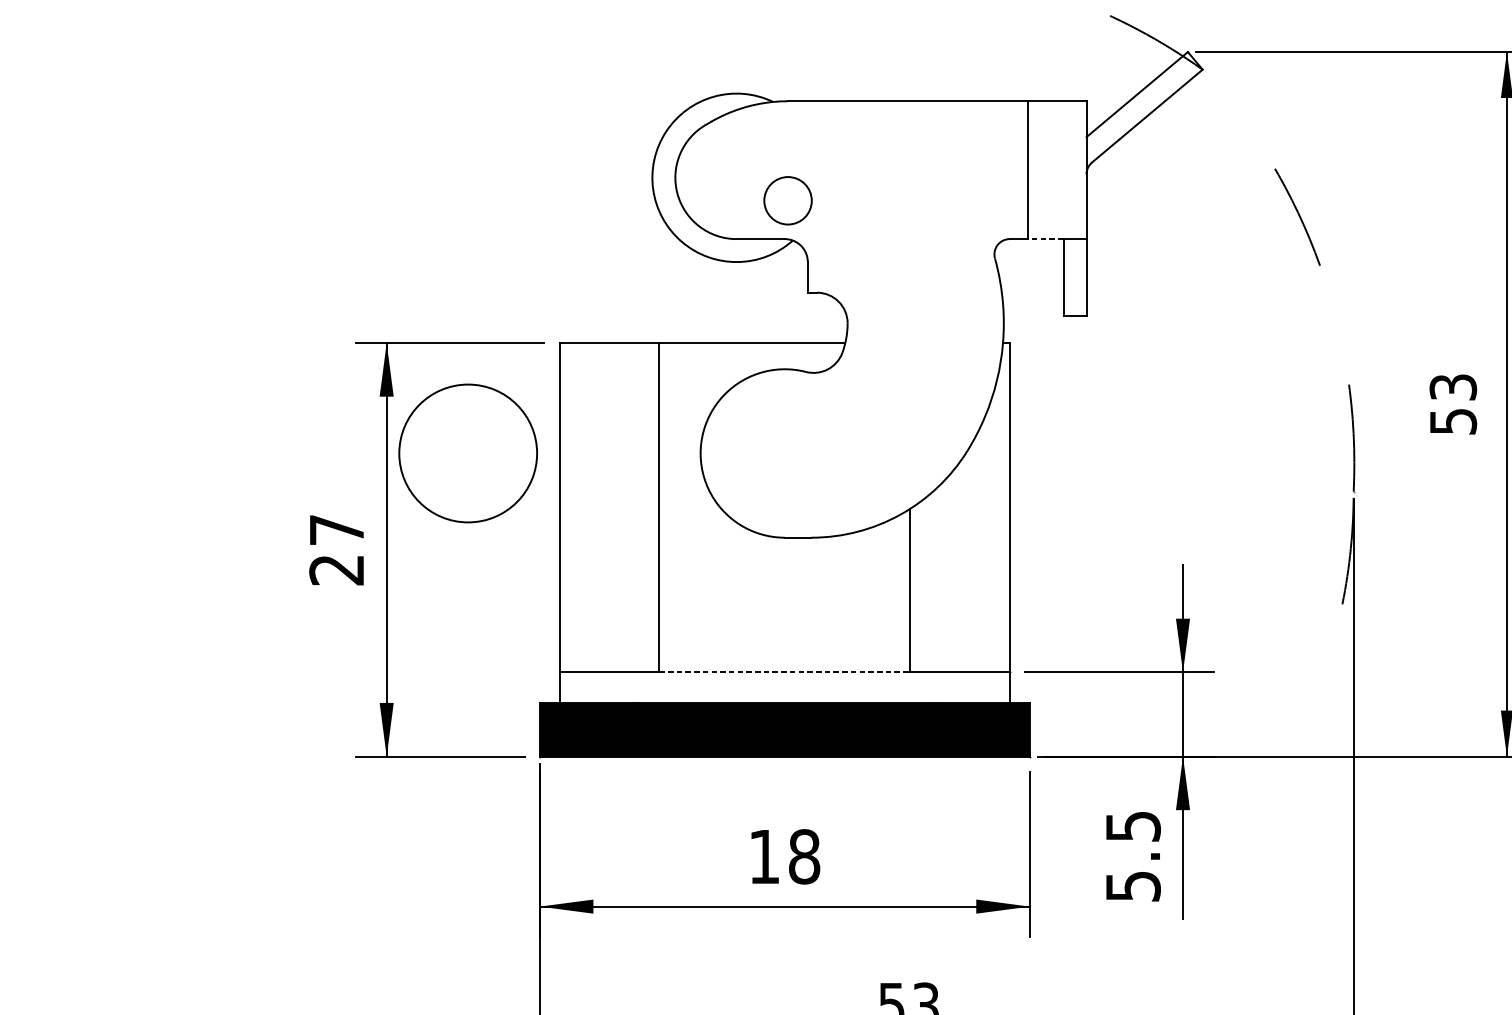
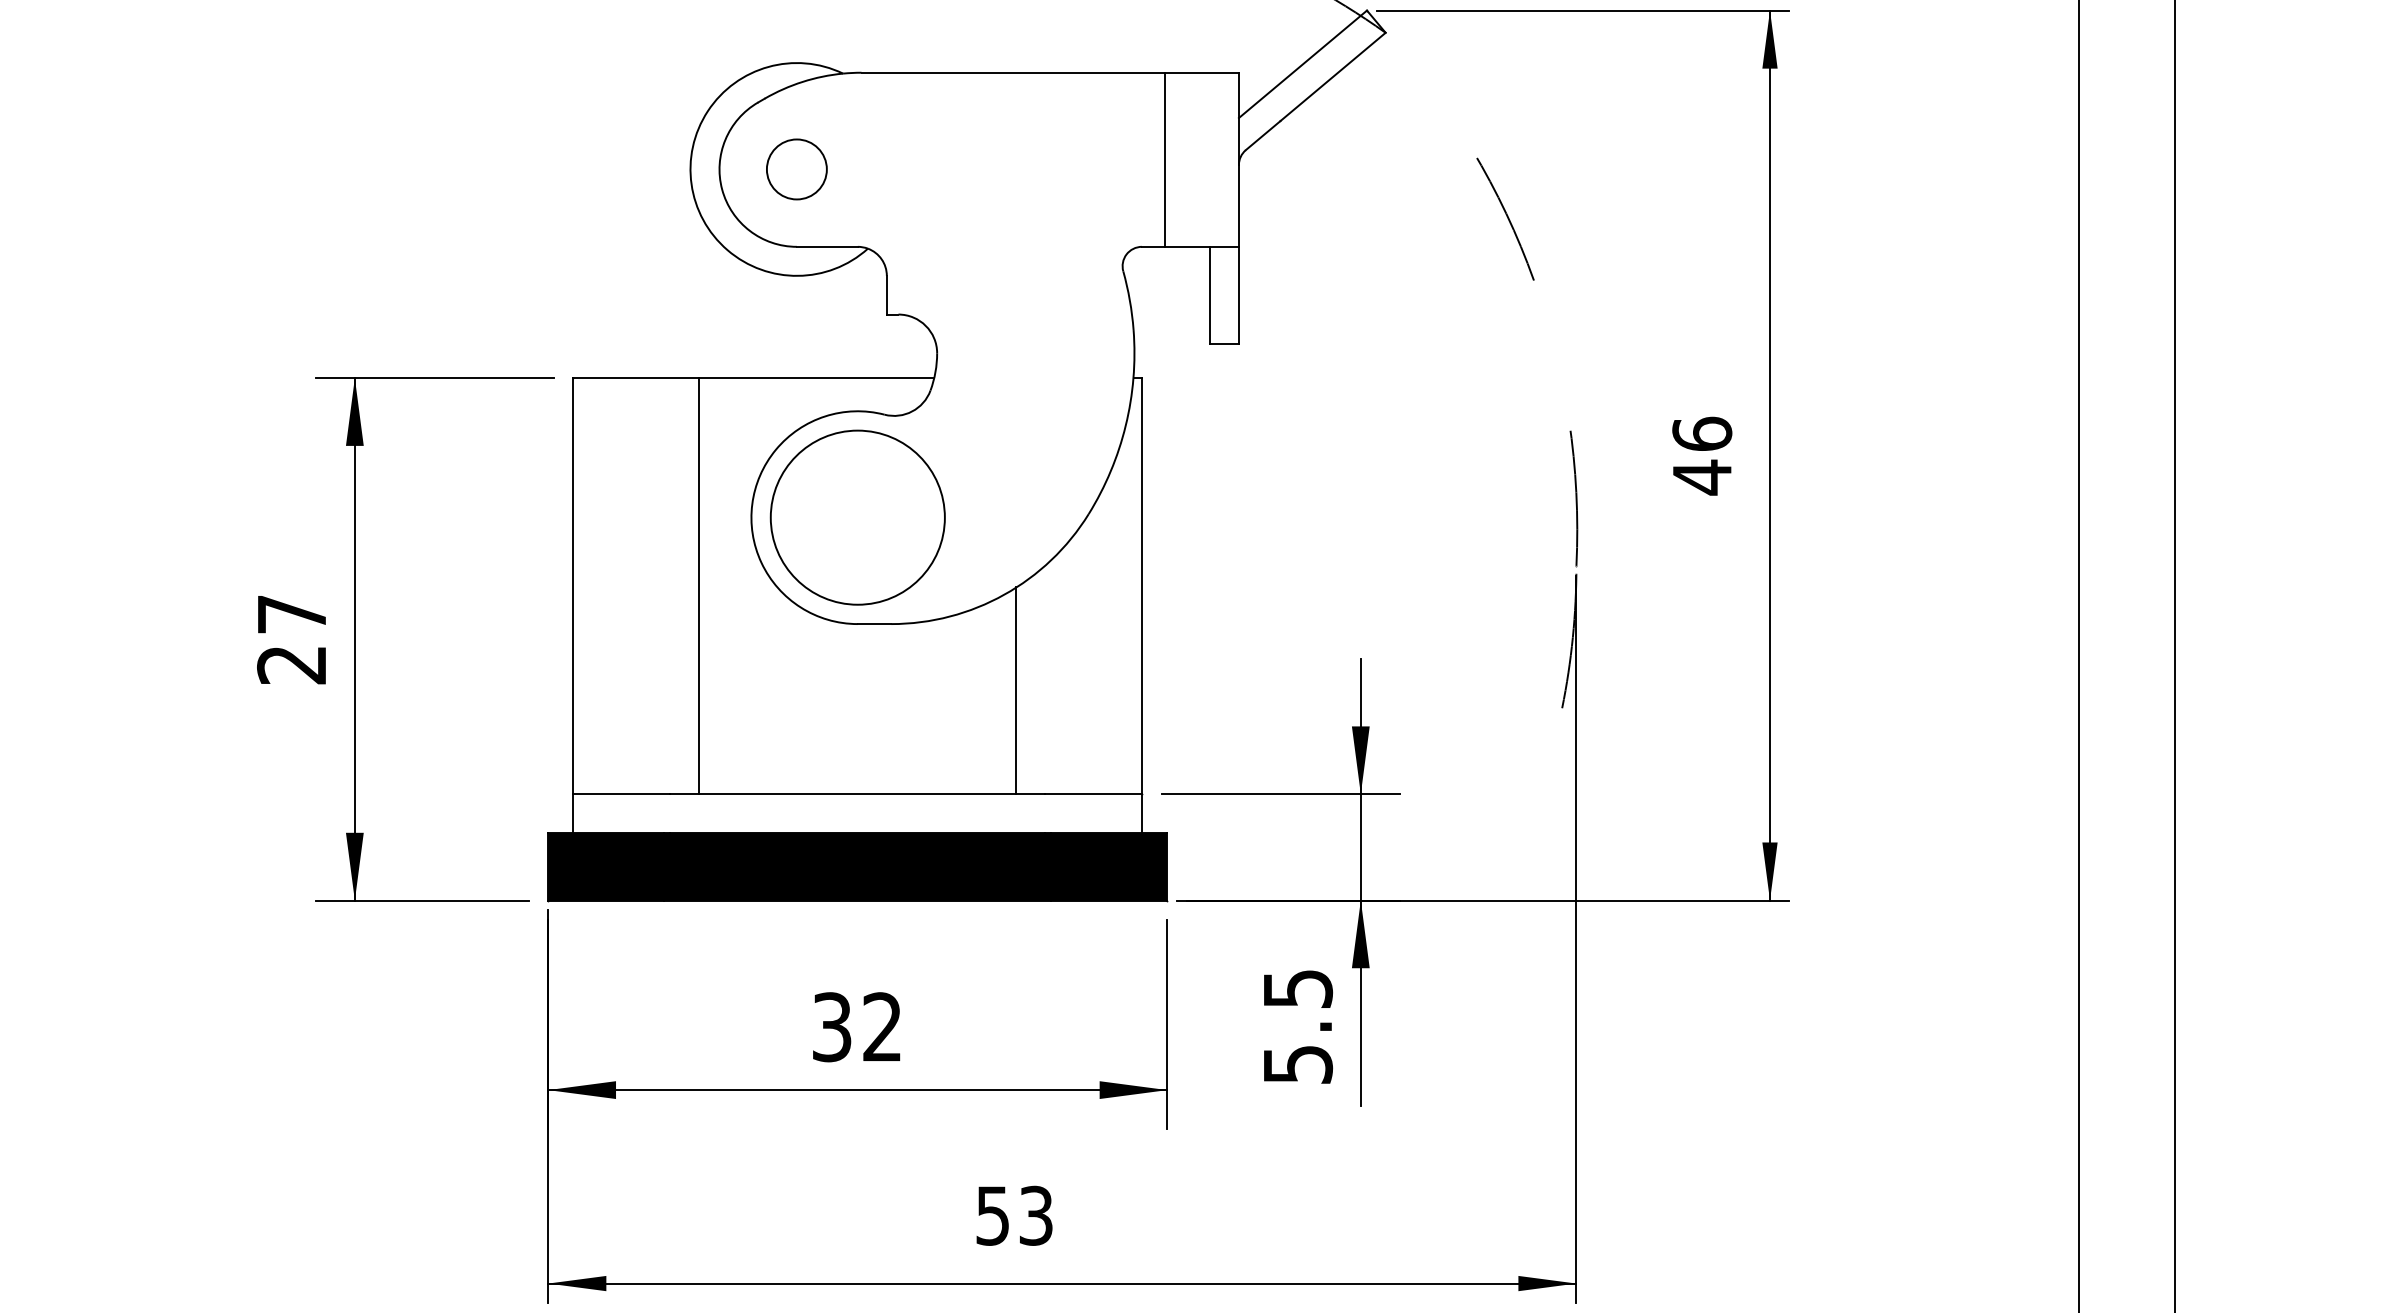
circle: (787, 200) -> (796, 169), moved
line: (1045, 238) -> (1187, 246), dashed -> solid
text: (1453, 404) -> (1702, 455), 53 -> 46
circle: (467, 453) -> (857, 517), moved
line: (784, 672) -> (857, 794), dashed -> solid
text: (784, 857) -> (857, 1027), 18 -> 32

